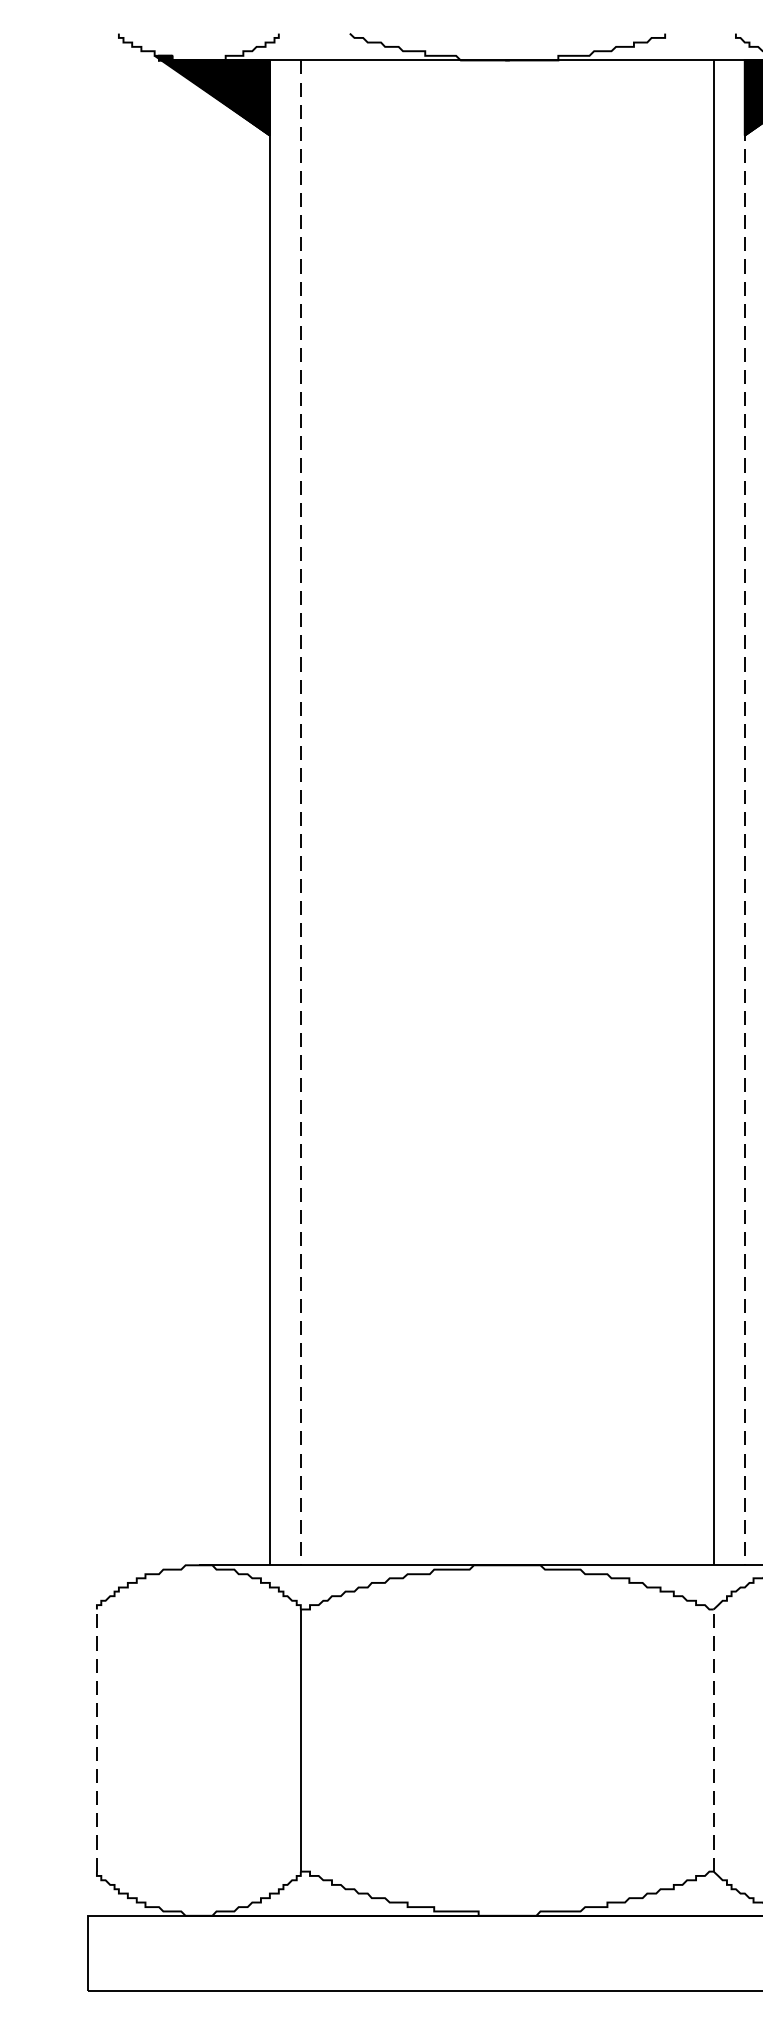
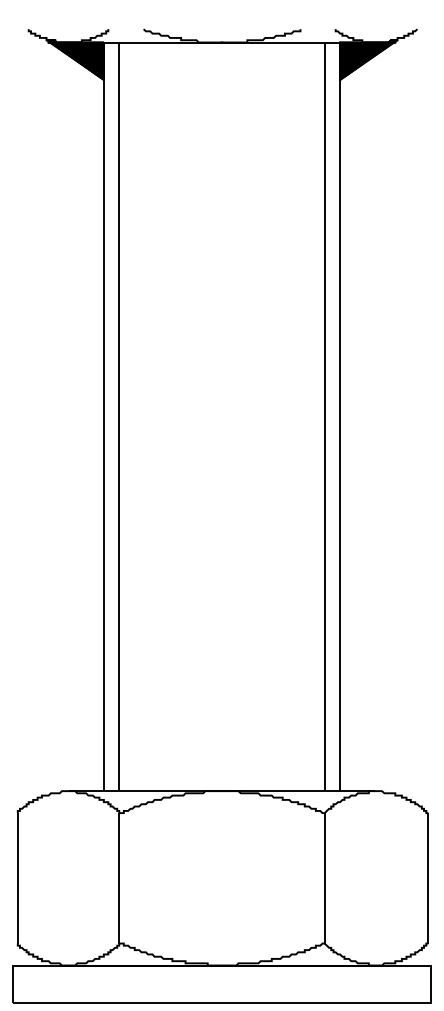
line: (301, 814) -> (119, 417), dashed -> solid
line: (745, 814) -> (340, 417), dashed -> solid
line: (96, 1738) -> (17, 877), dashed -> solid
line: (713, 1738) -> (324, 877), dashed -> solid

